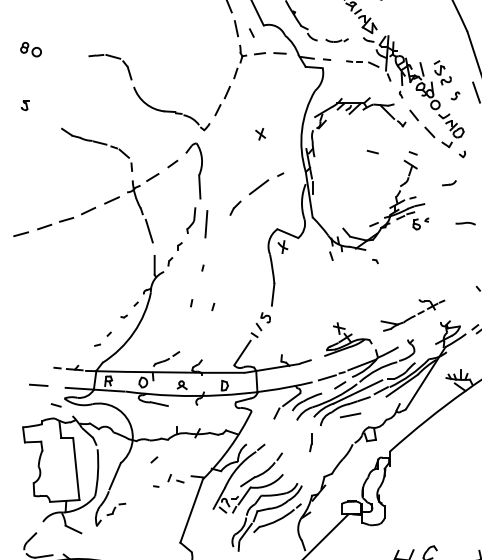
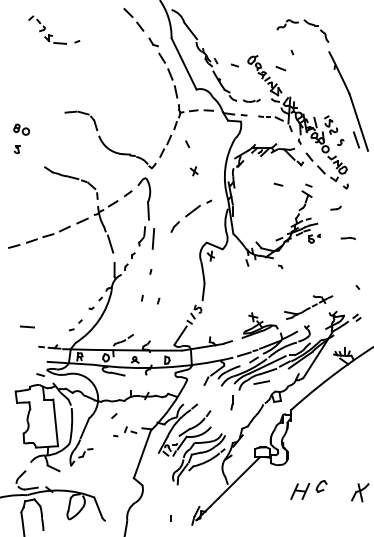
line: (251, 33) -> (187, 144), moved
part: (30, 49) -> (21, 129), moved
line: (38, 384) -> (27, 326), moved

